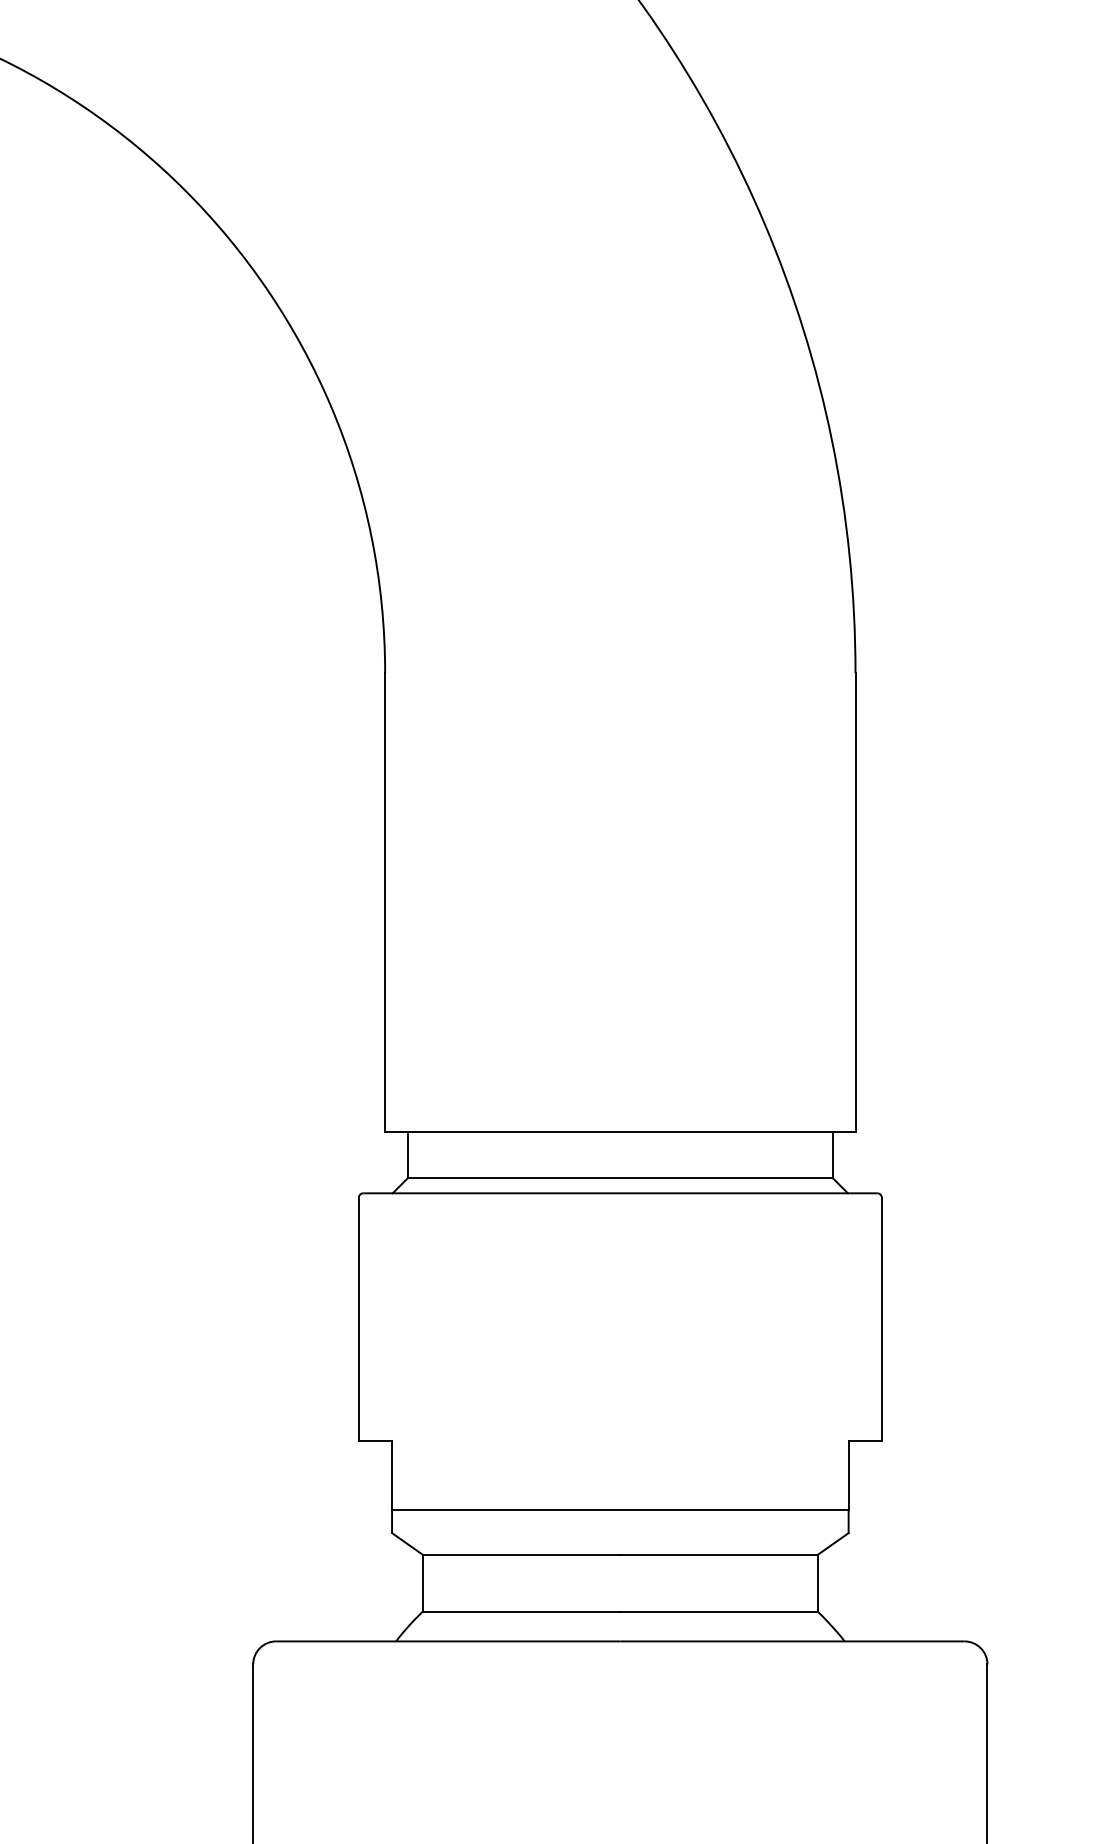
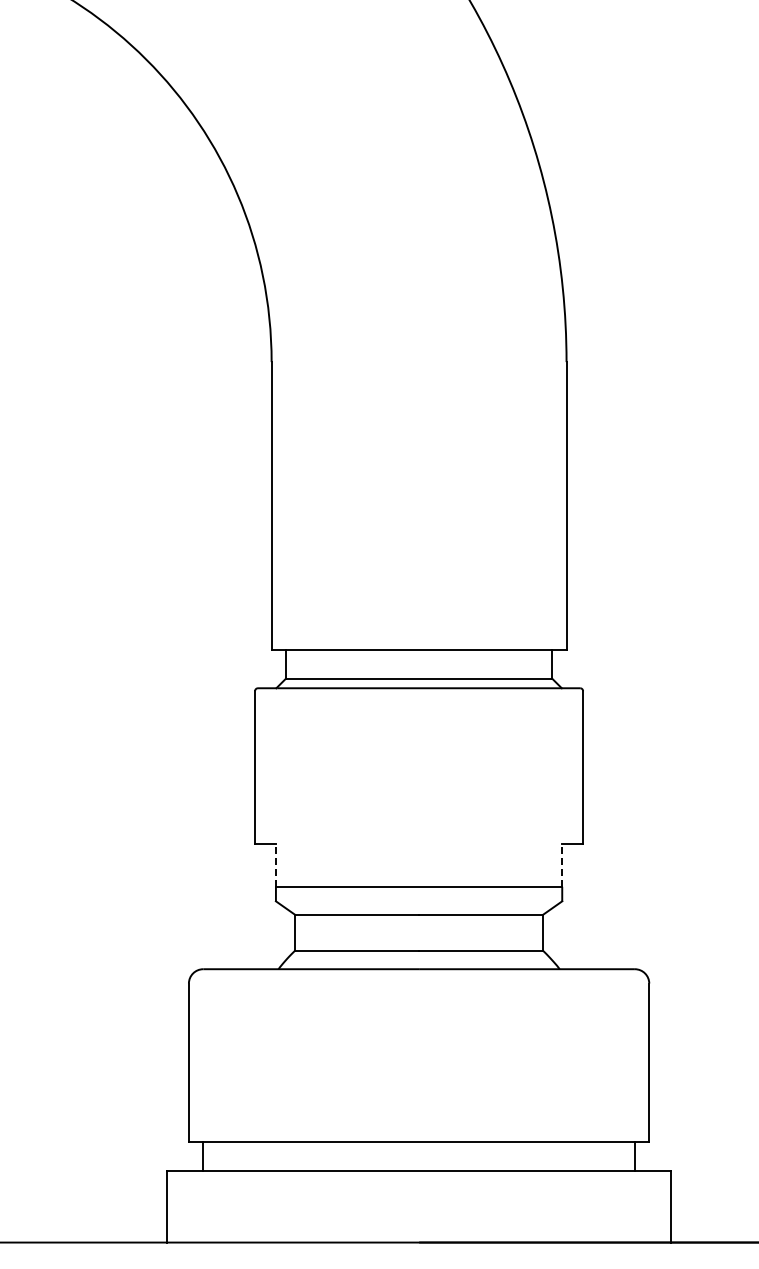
line: (391, 1475) -> (275, 865), solid -> dashed
line: (849, 1475) -> (562, 865), solid -> dashed

